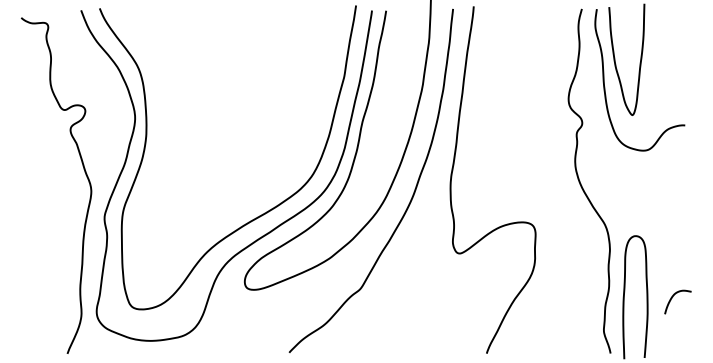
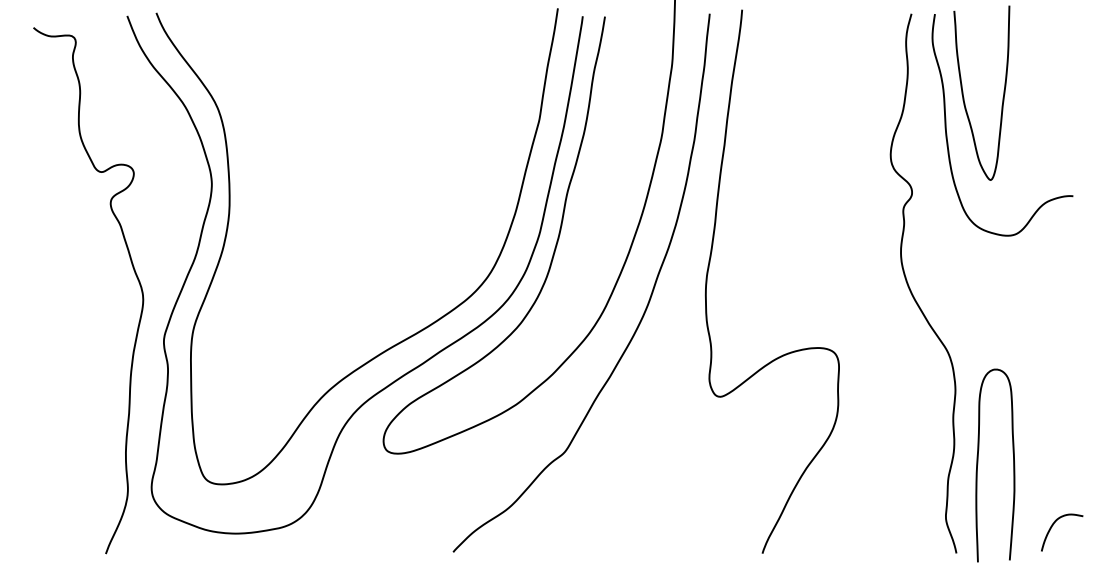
curve: (673, 297) -> (1054, 525), moved

